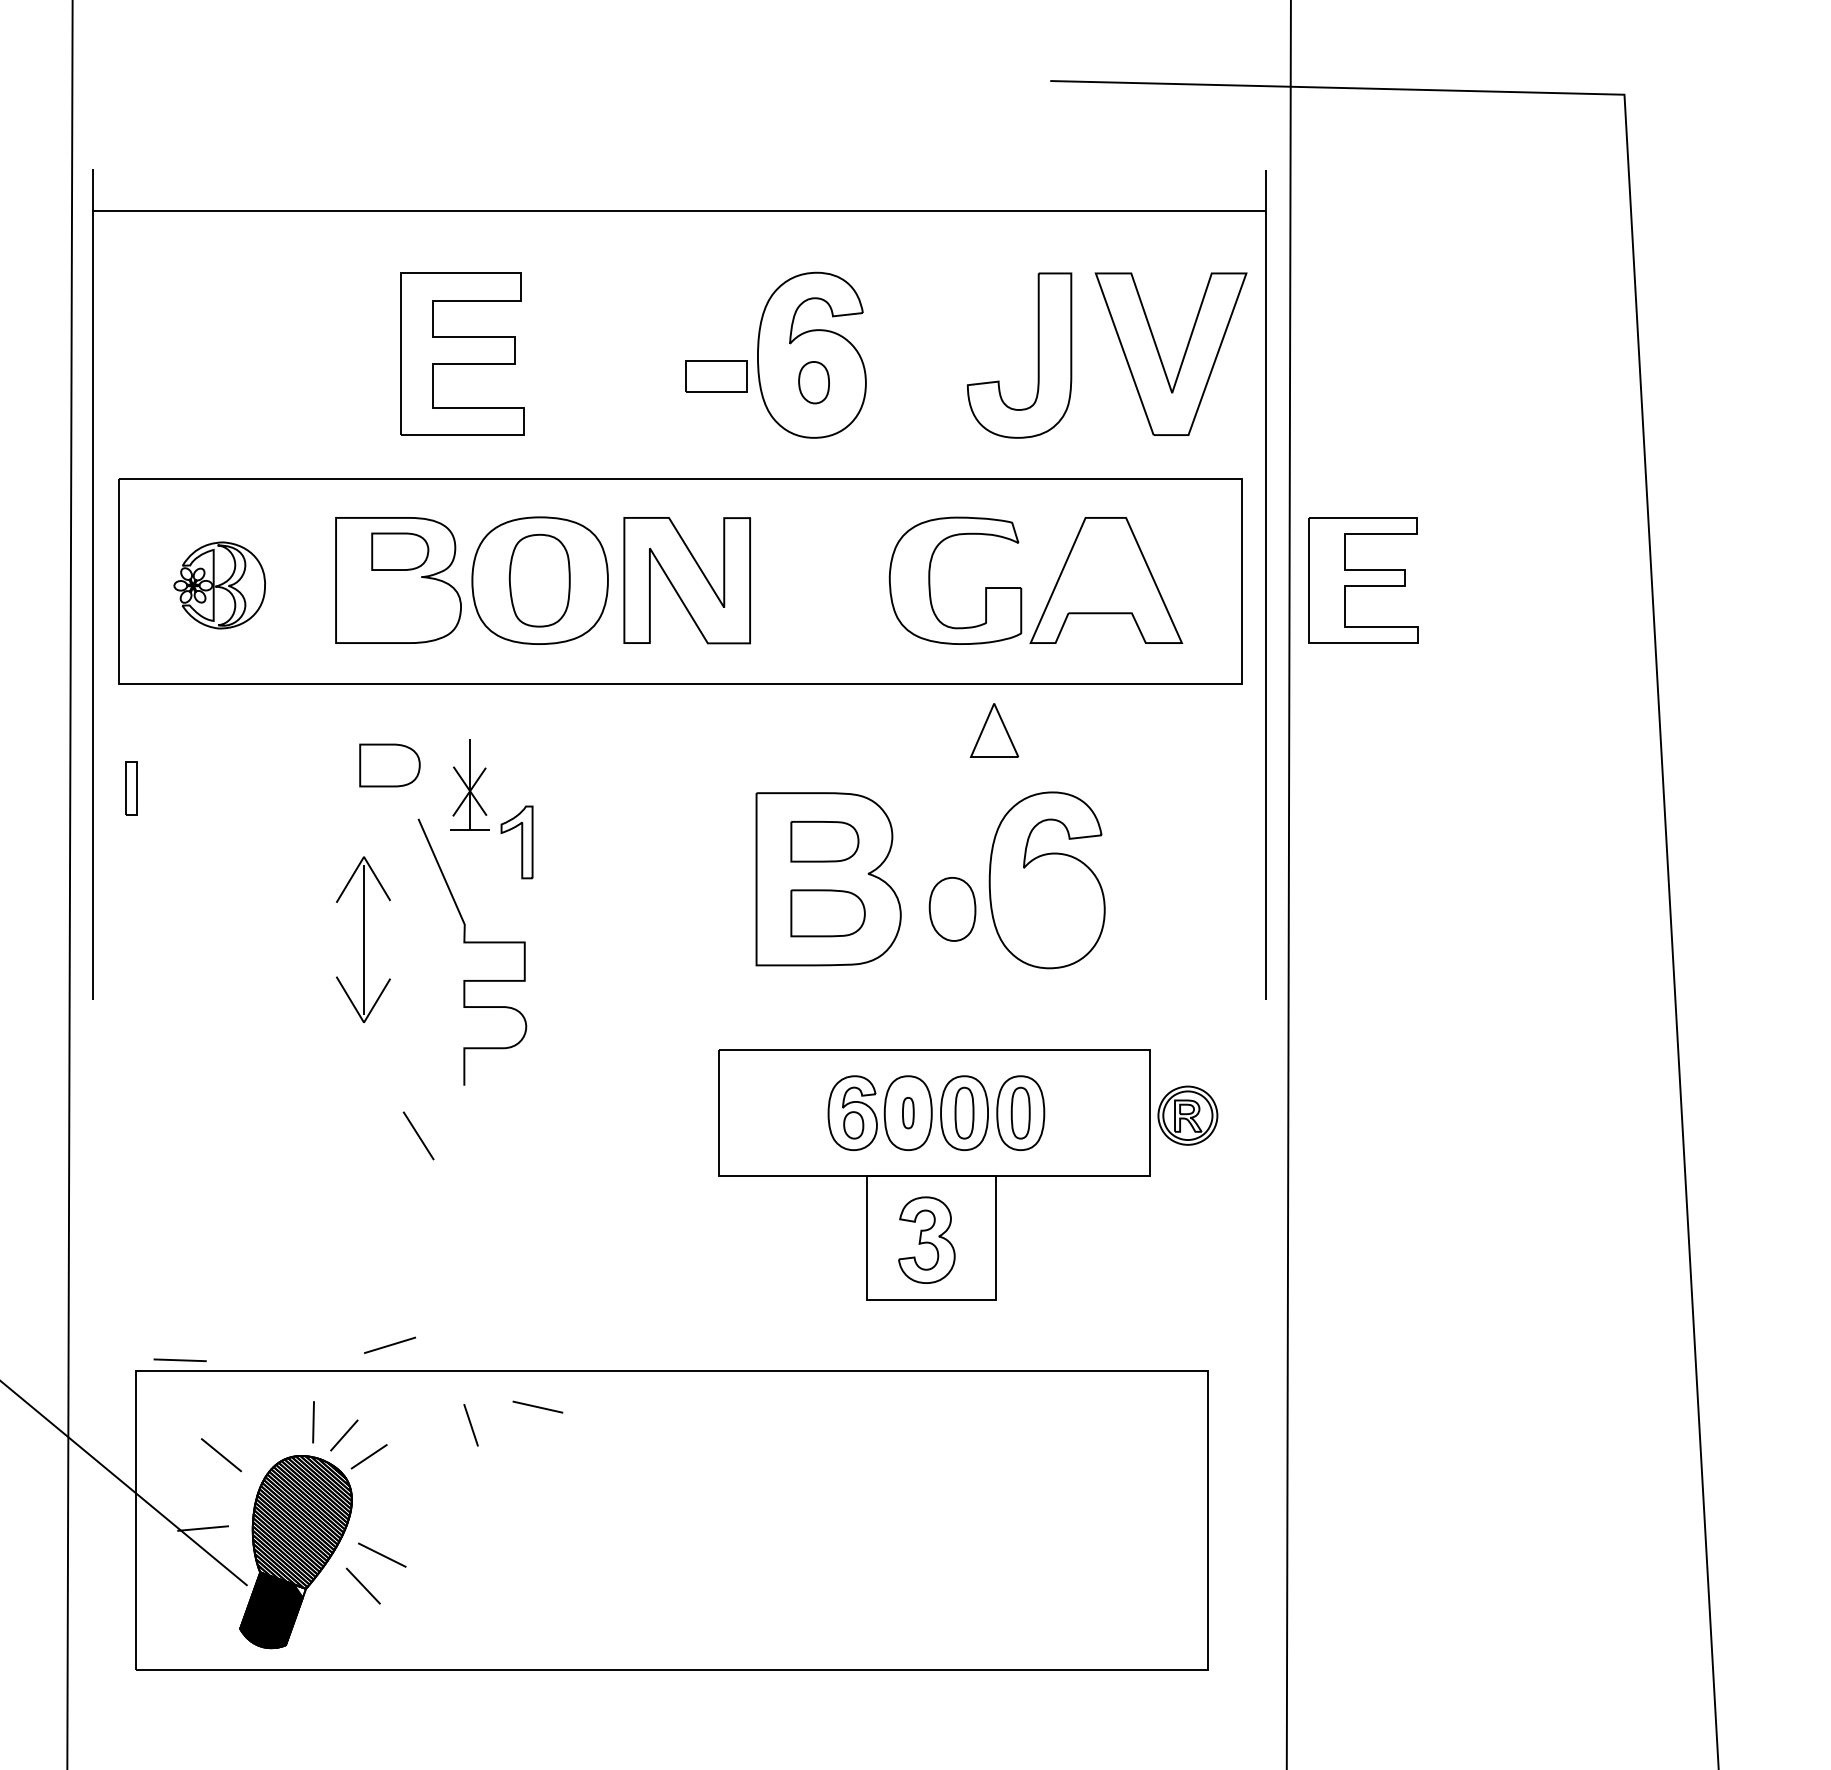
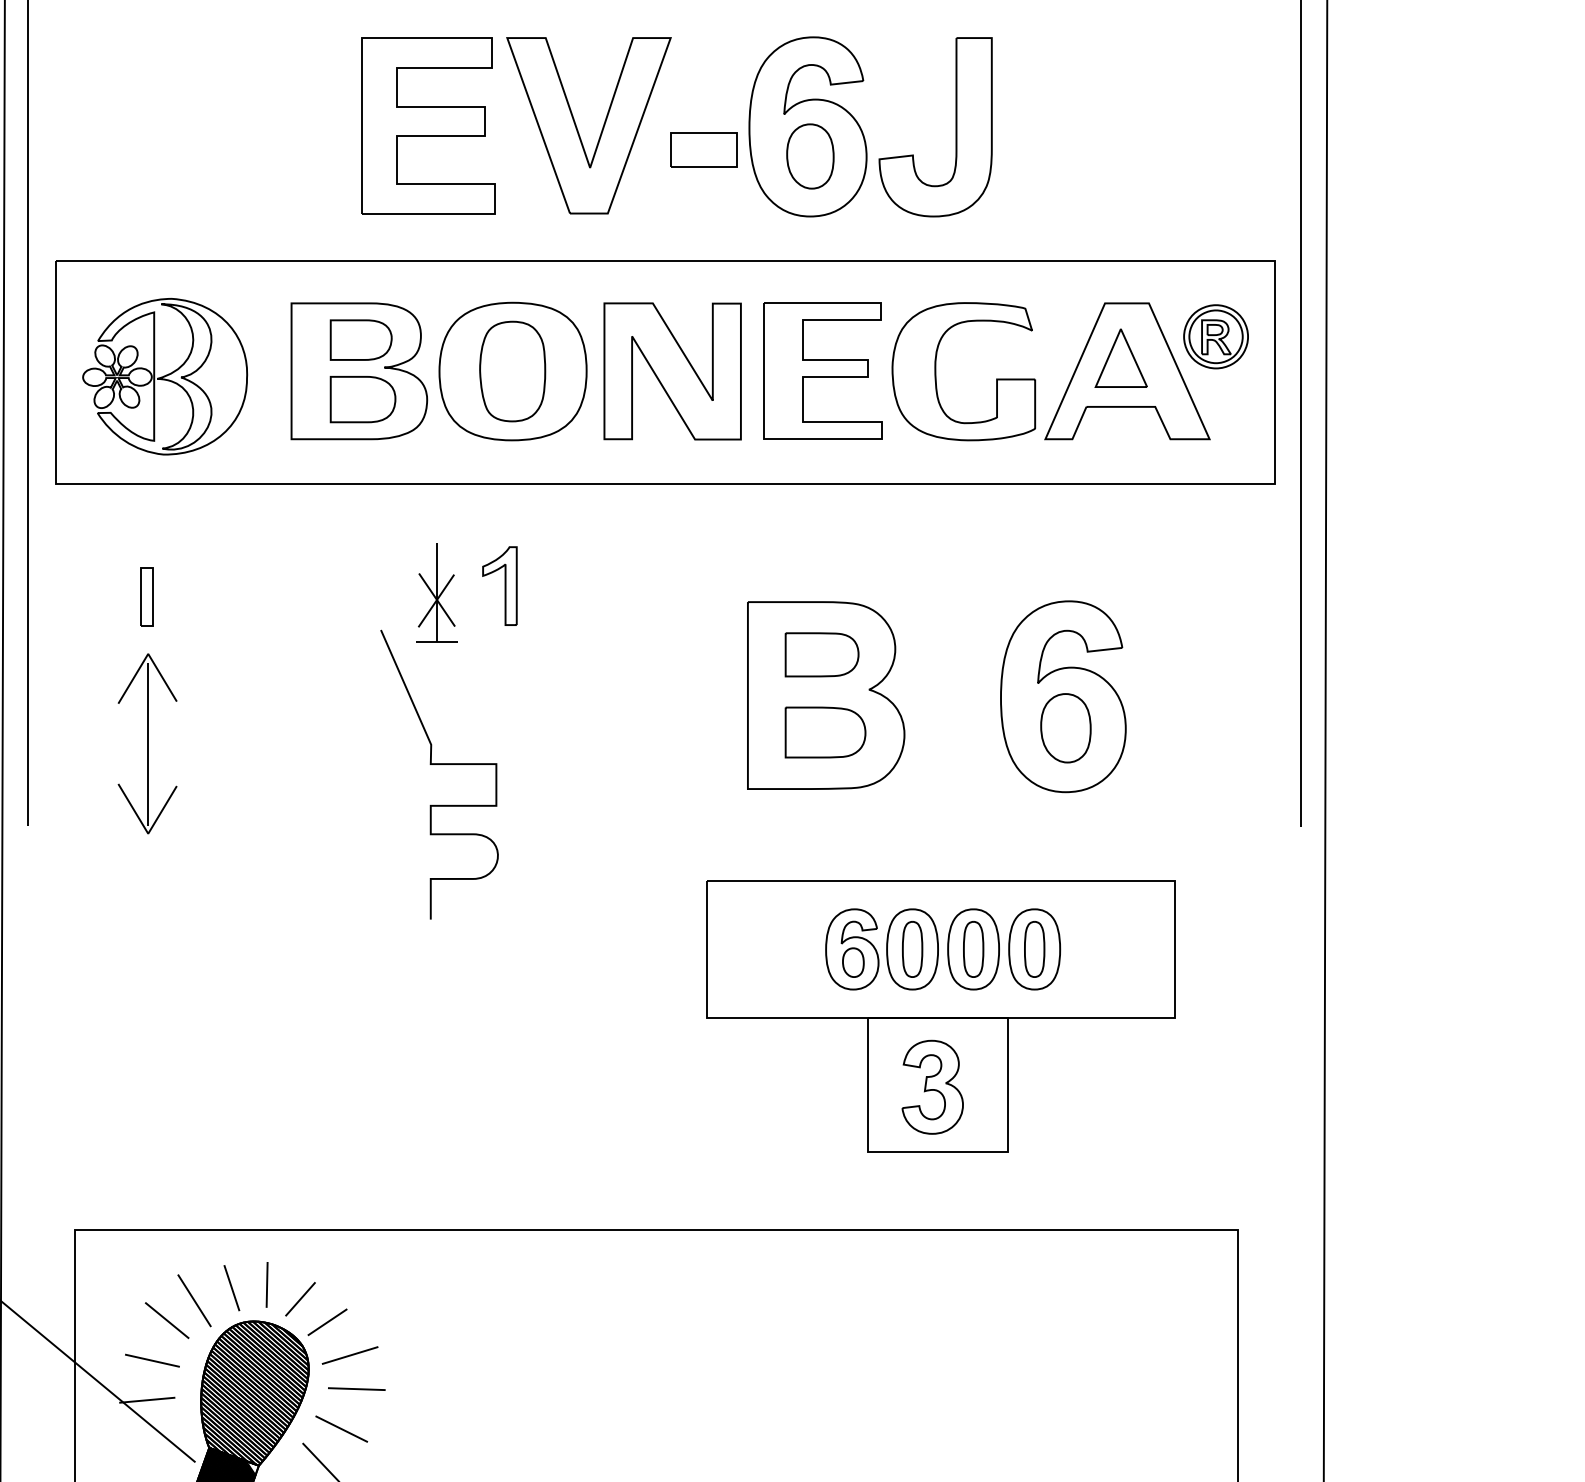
part: (1037, 355) -> (955, 127), moved
part: (1160, 355) -> (577, 127), moved
part: (813, 382) -> (809, 156), size x1.43
part: (1363, 580) -> (822, 371), moved
part: (219, 585) -> (165, 376), size x1.67
part: (994, 730) -> (1121, 358), moved
part: (389, 765) -> (362, 399), moved
part: (131, 788) -> (146, 597), moved
part: (516, 842) -> (499, 586), moved
part: (952, 909) -> (1065, 728), moved
part: (362, 939) -> (146, 743), moved
part: (908, 1112) -> (912, 948), size x1.67
part: (1187, 1115) -> (1215, 336), moved
line: (418, 1135) -> (194, 1300), moved
line: (390, 1344) -> (350, 1354), moved
line: (179, 1360) -> (356, 1389), moved
line: (537, 1406) -> (152, 1360), moved
line: (470, 1425) -> (231, 1288), moved

